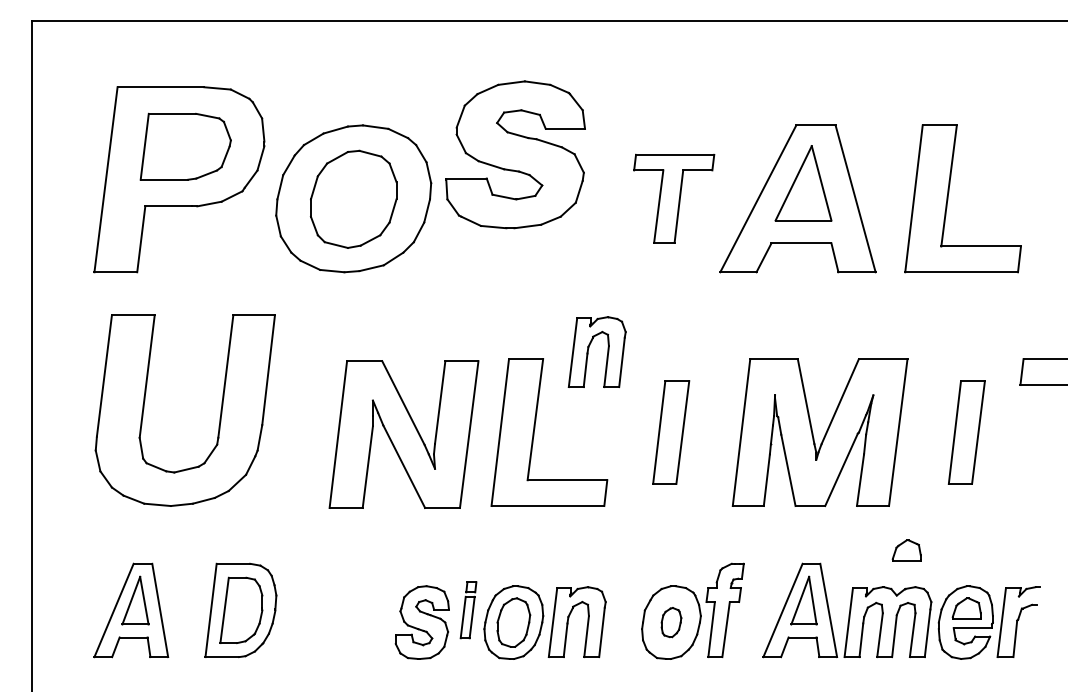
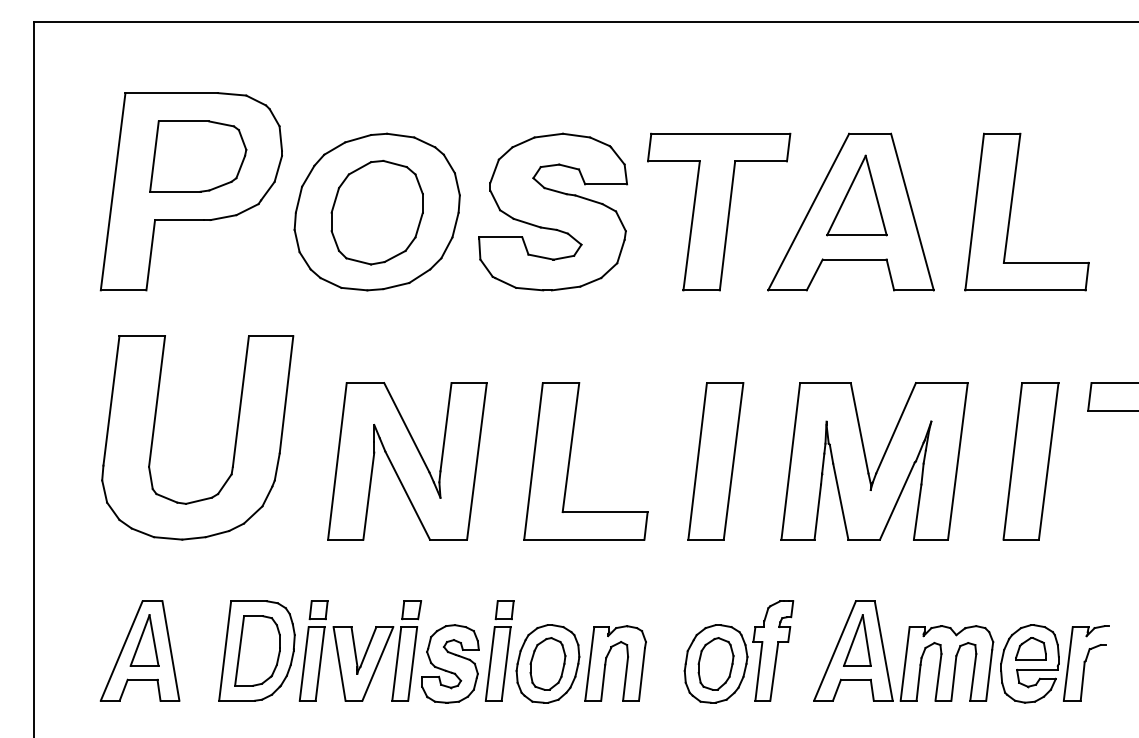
part: (515, 154) -> (552, 211), moved
part: (673, 198) -> (718, 211), size x1.67
part: (589, 348) -> (628, 371), removed
part: (670, 432) -> (715, 461), size x1.43
part: (966, 432) -> (1030, 461), size x1.43
part: (403, 434) -> (406, 461), moved
part: (906, 550) -> (966, 587), removed
part: (468, 609) -> (499, 649), size x1.67
part: (337, 610) -> (359, 651), added
part: (671, 622) -> (716, 663), size x1.67

